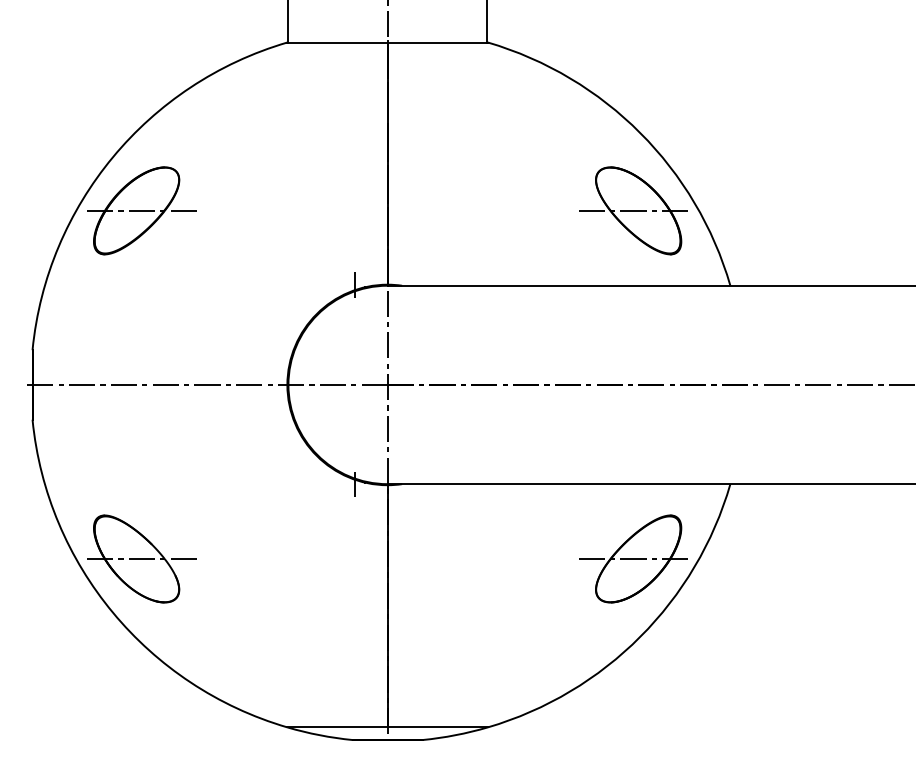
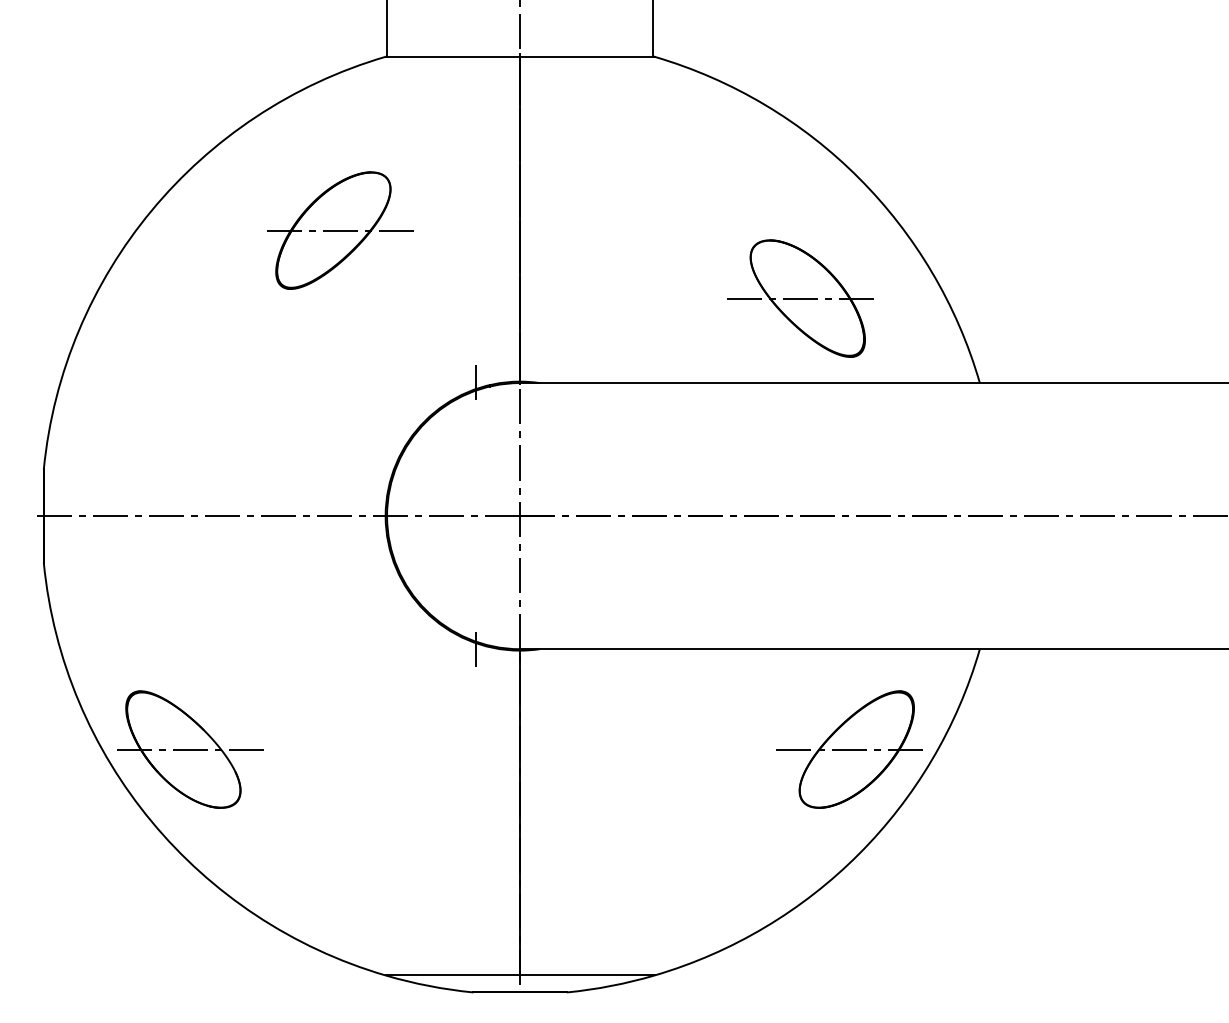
part: (141, 210) -> (340, 230), moved
part: (633, 210) -> (800, 298), moved

